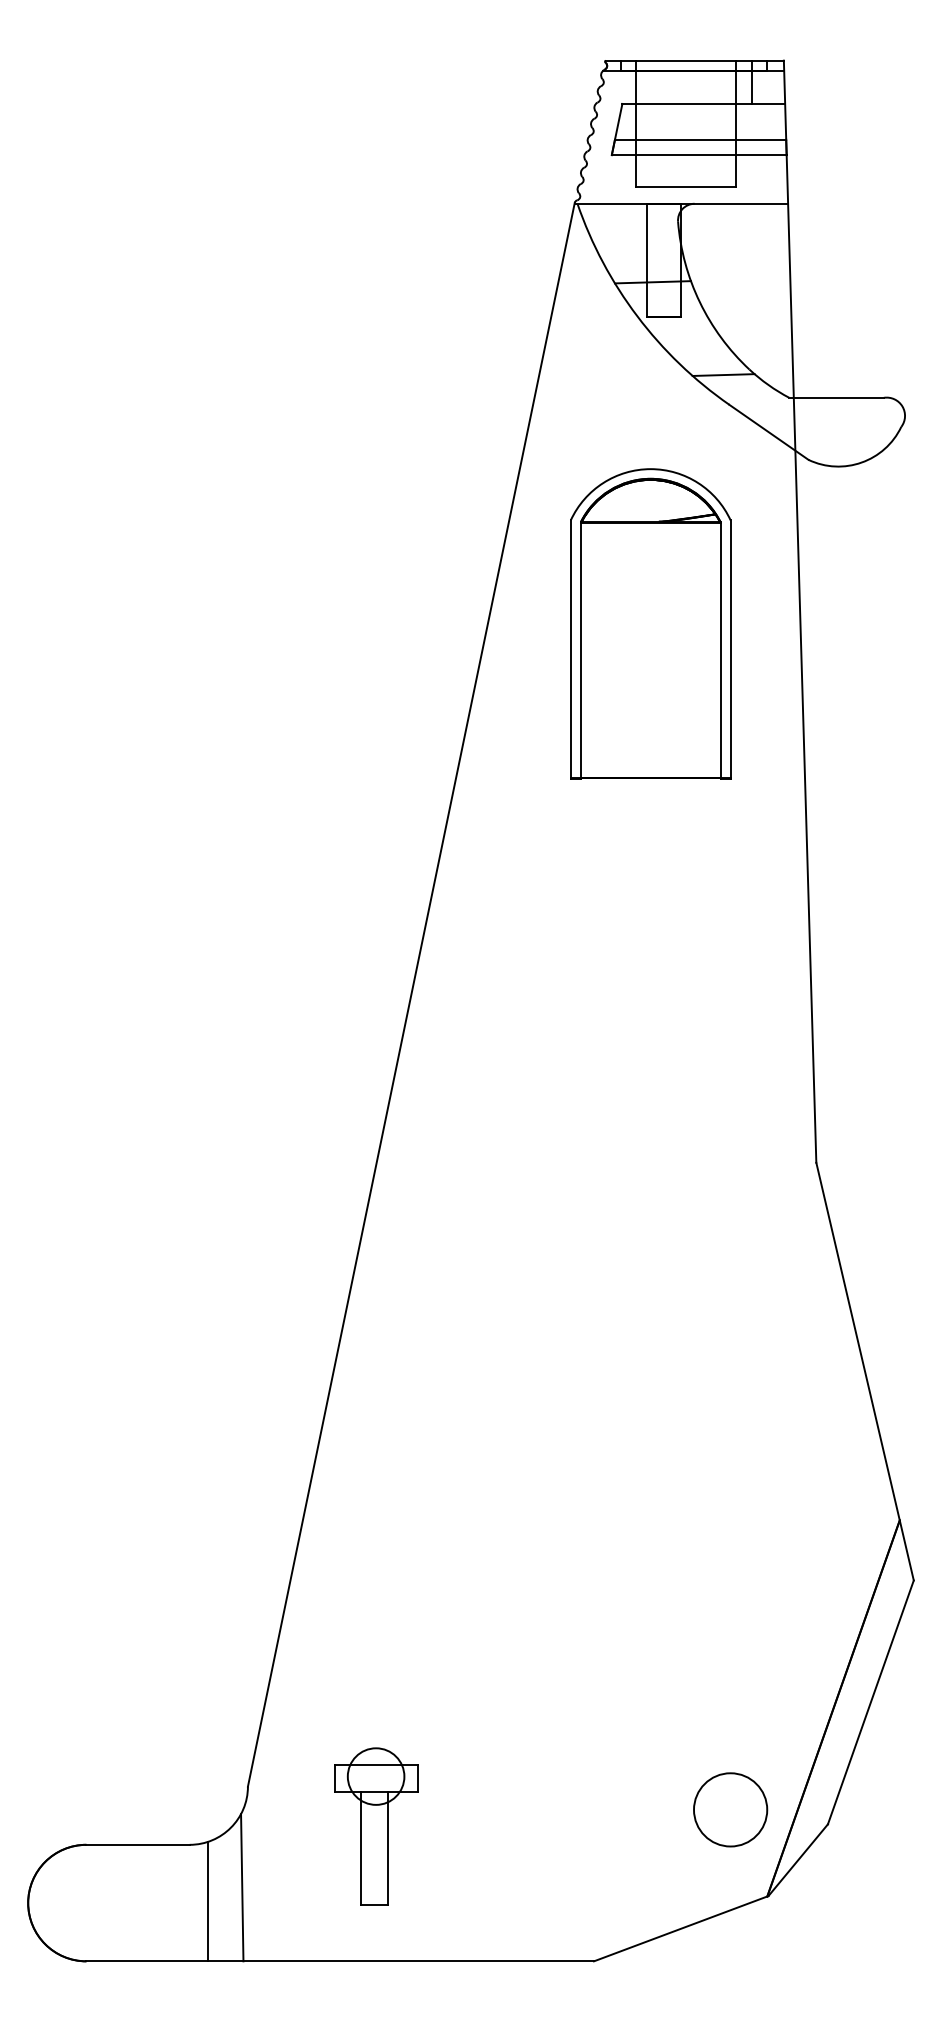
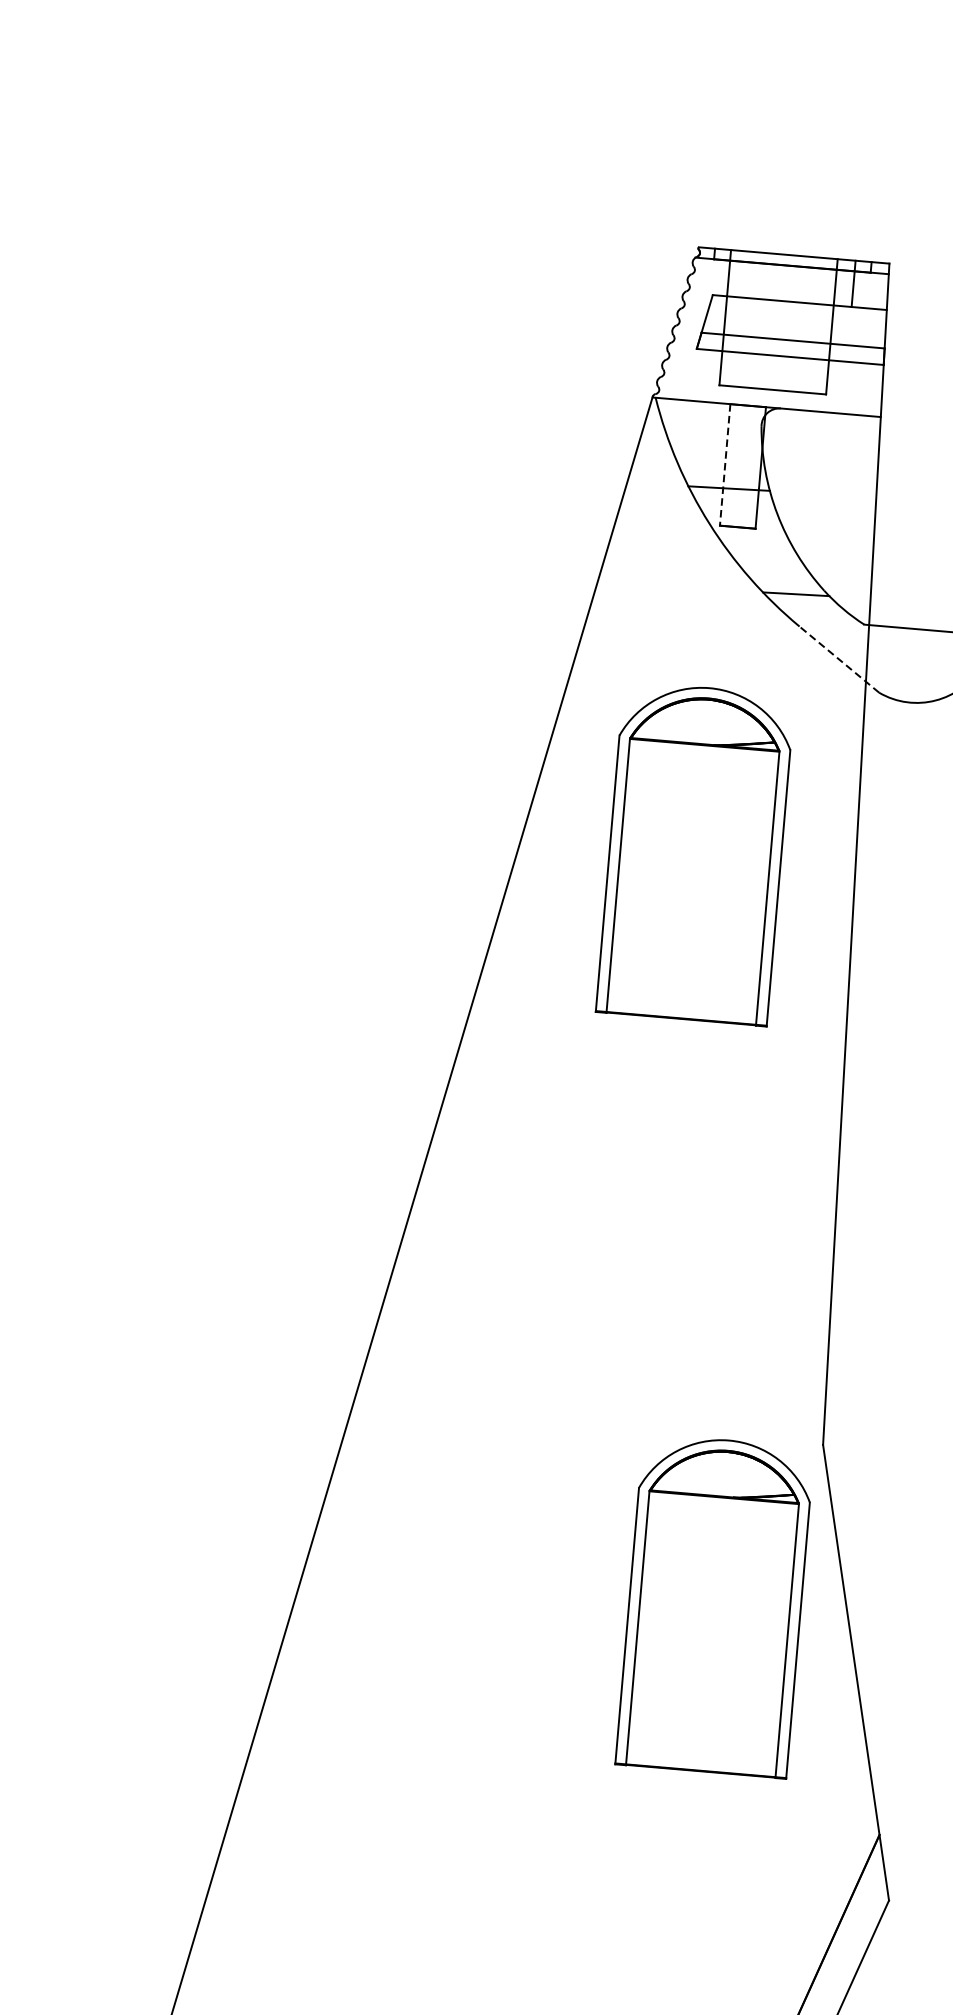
line: (647, 260) -> (725, 464), solid -> dashed
line: (768, 432) -> (838, 659), solid -> dashed
part: (728, 1320) -> (714, 1605), added

